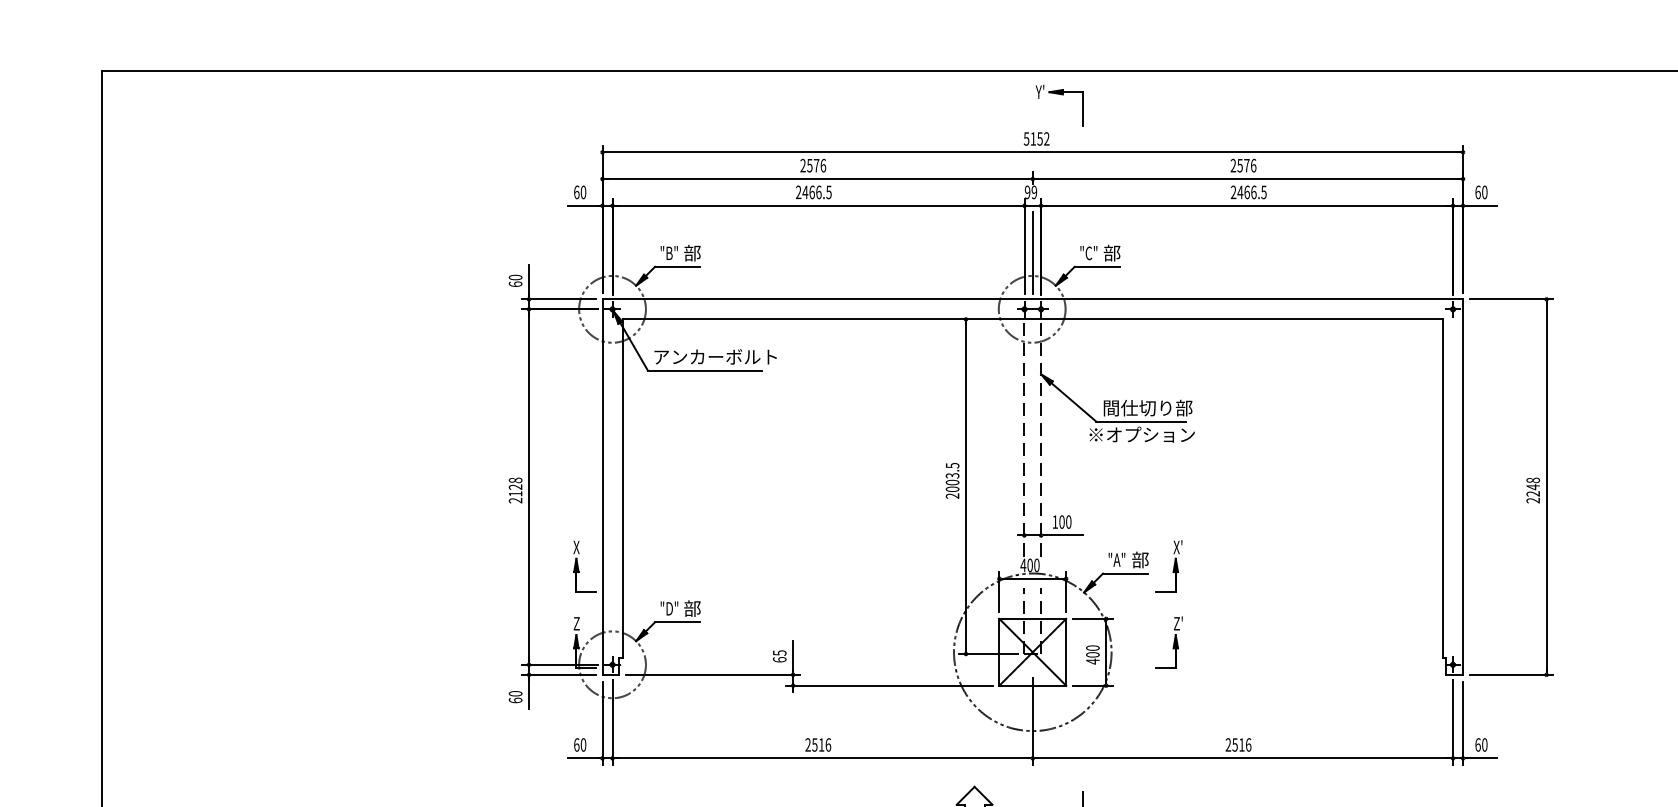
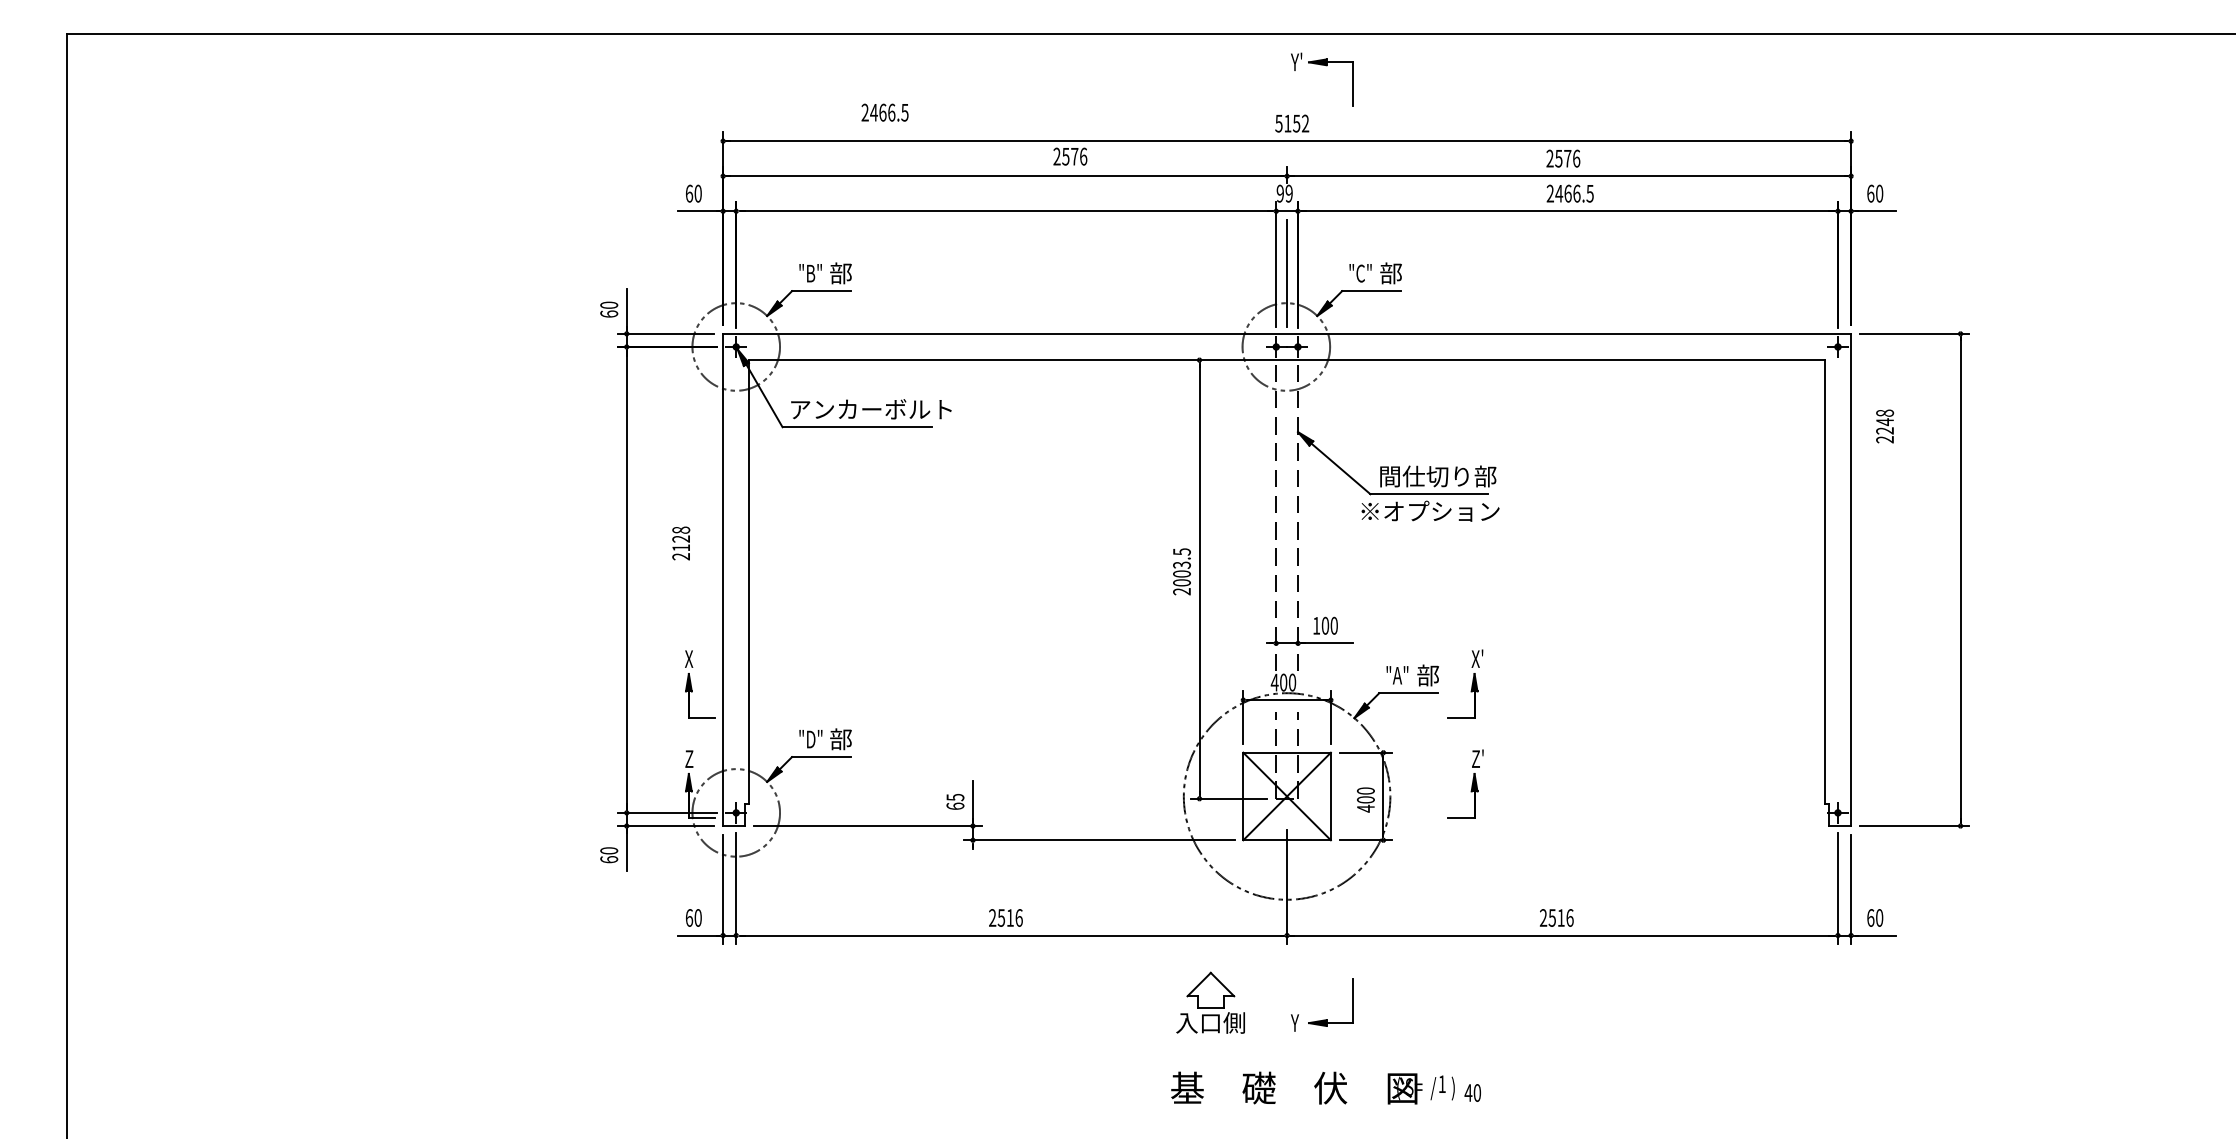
text: (813, 165) -> (1070, 156), moved
text: (813, 192) -> (884, 112), moved
text: (515, 490) -> (681, 543), moved
text: (1533, 490) -> (1885, 426), moved

